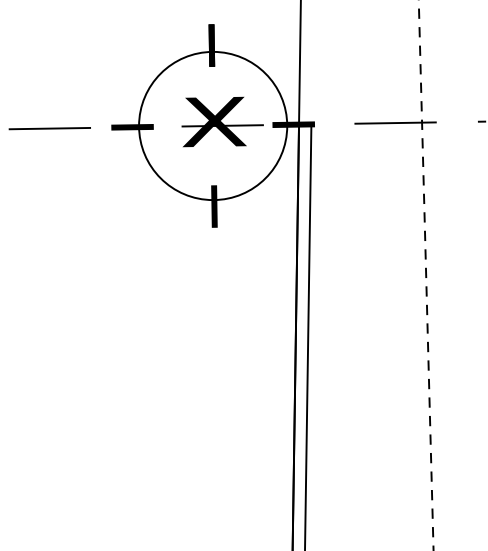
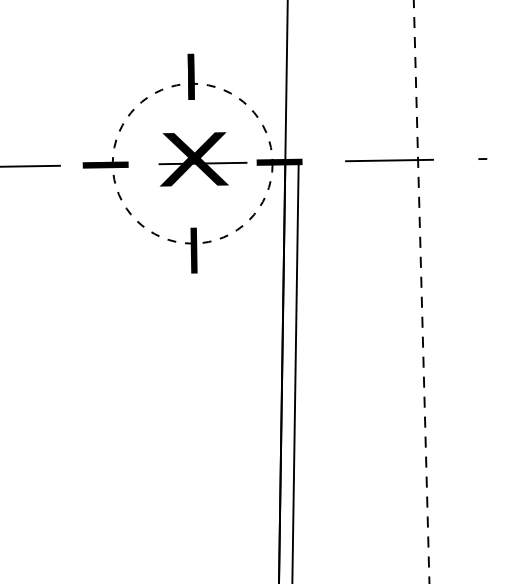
circle: (213, 125) -> (193, 163), solid -> dashed

